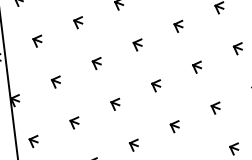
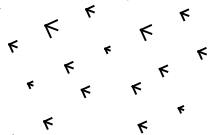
part: (78, 22) -> (51, 28), size x1.6
part: (178, 25) -> (146, 31), size x1.4
part: (137, 44) -> (107, 49), size x0.6
part: (55, 81) -> (30, 84), size x0.6
part: (156, 85) -> (136, 88), moved
part: (115, 103) -> (85, 90), moved
part: (215, 107) -> (180, 108), size x0.6

